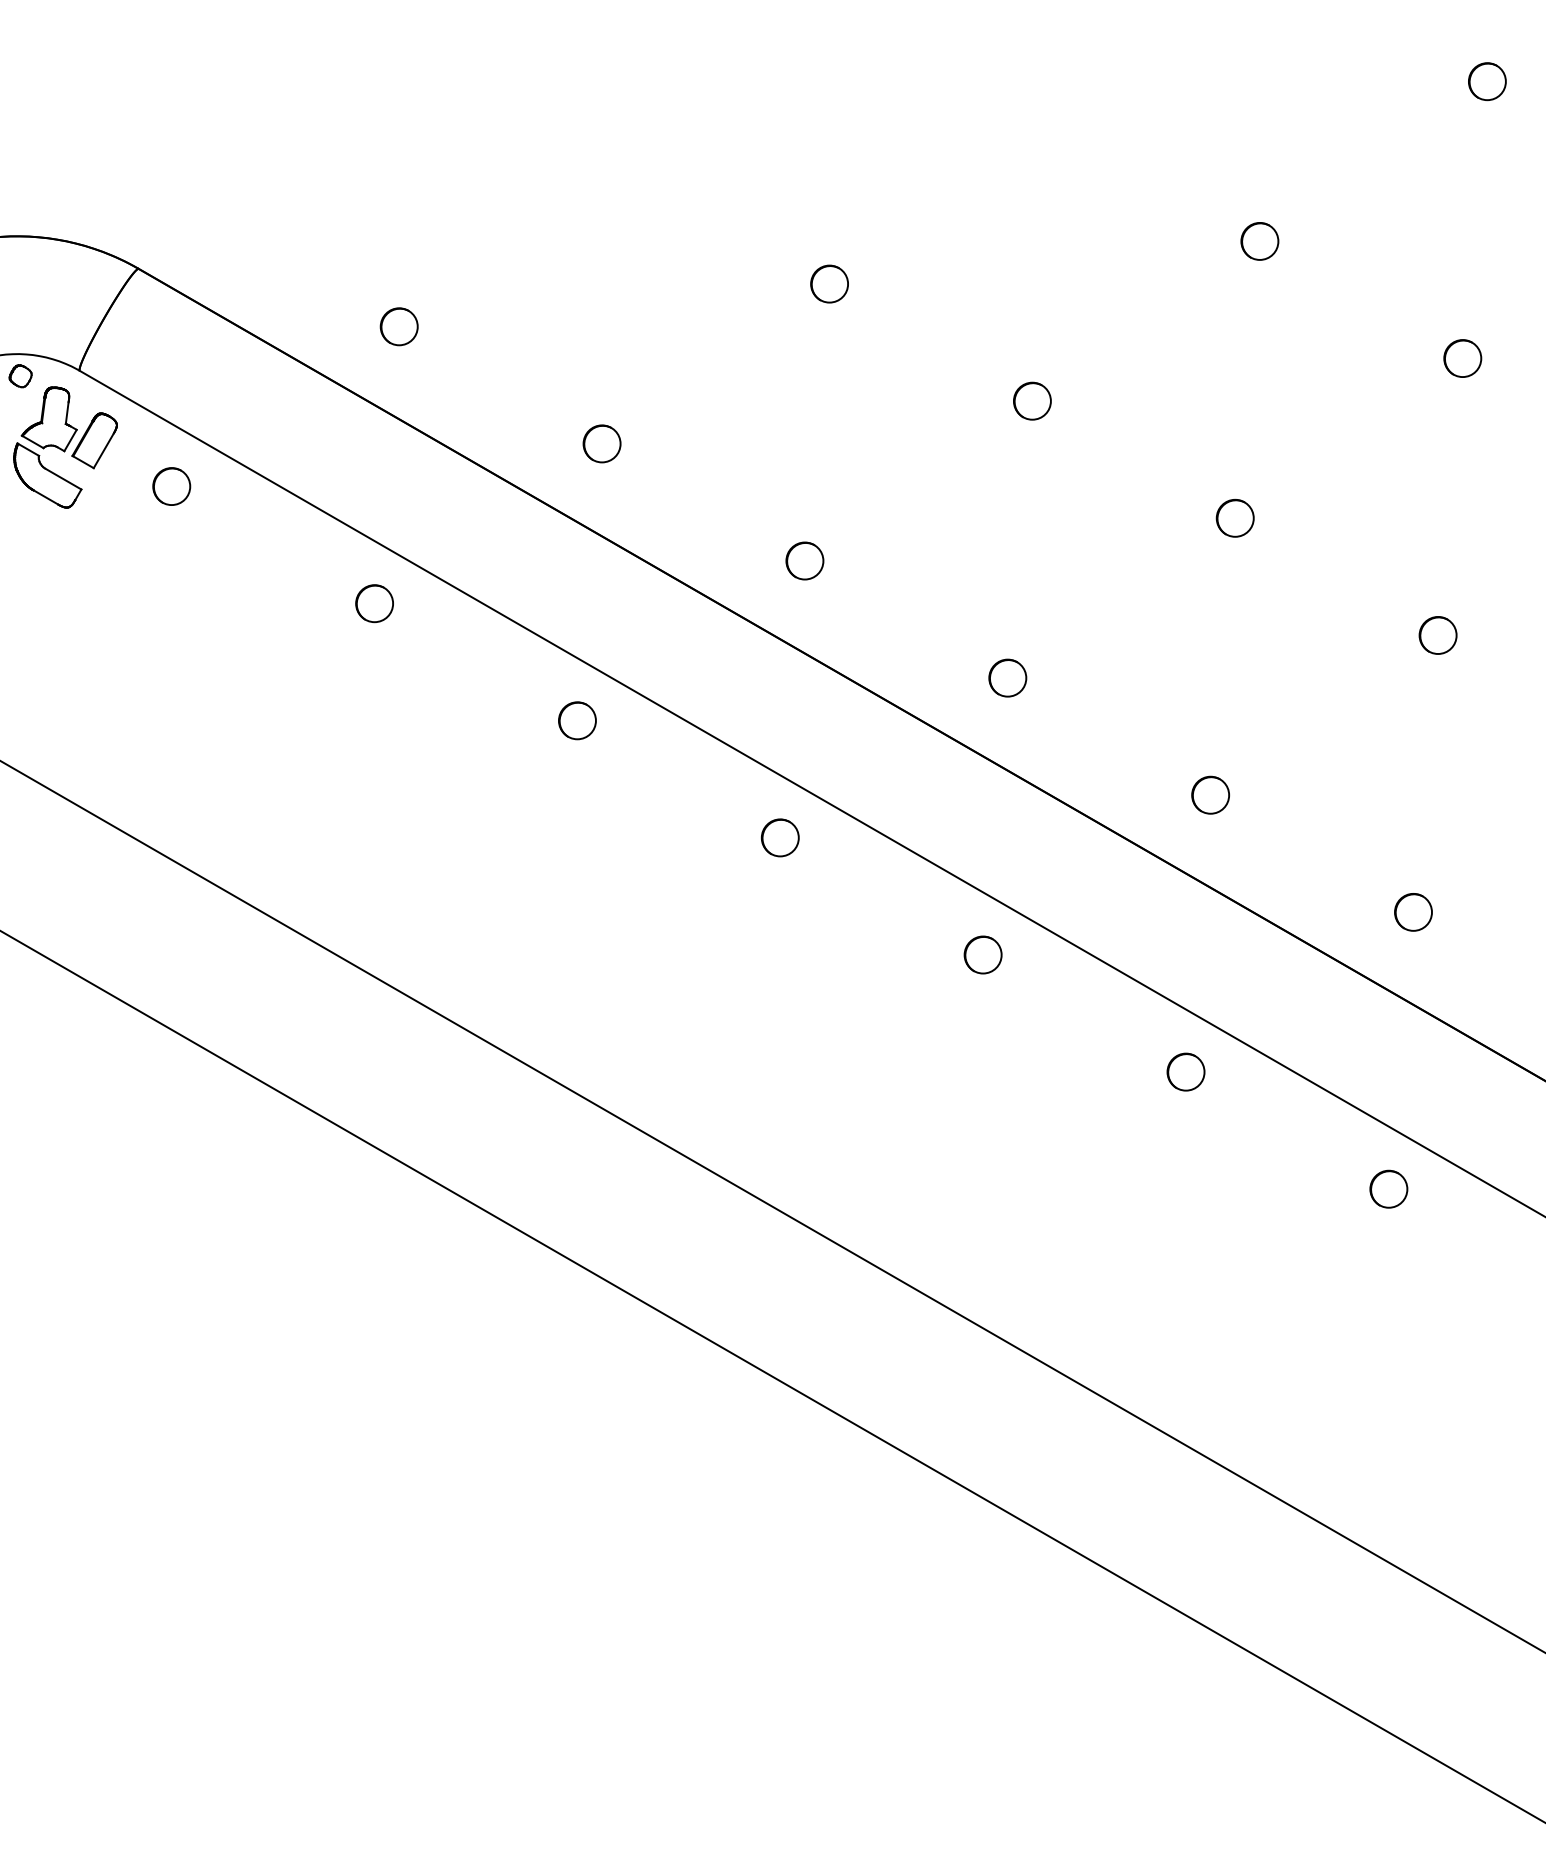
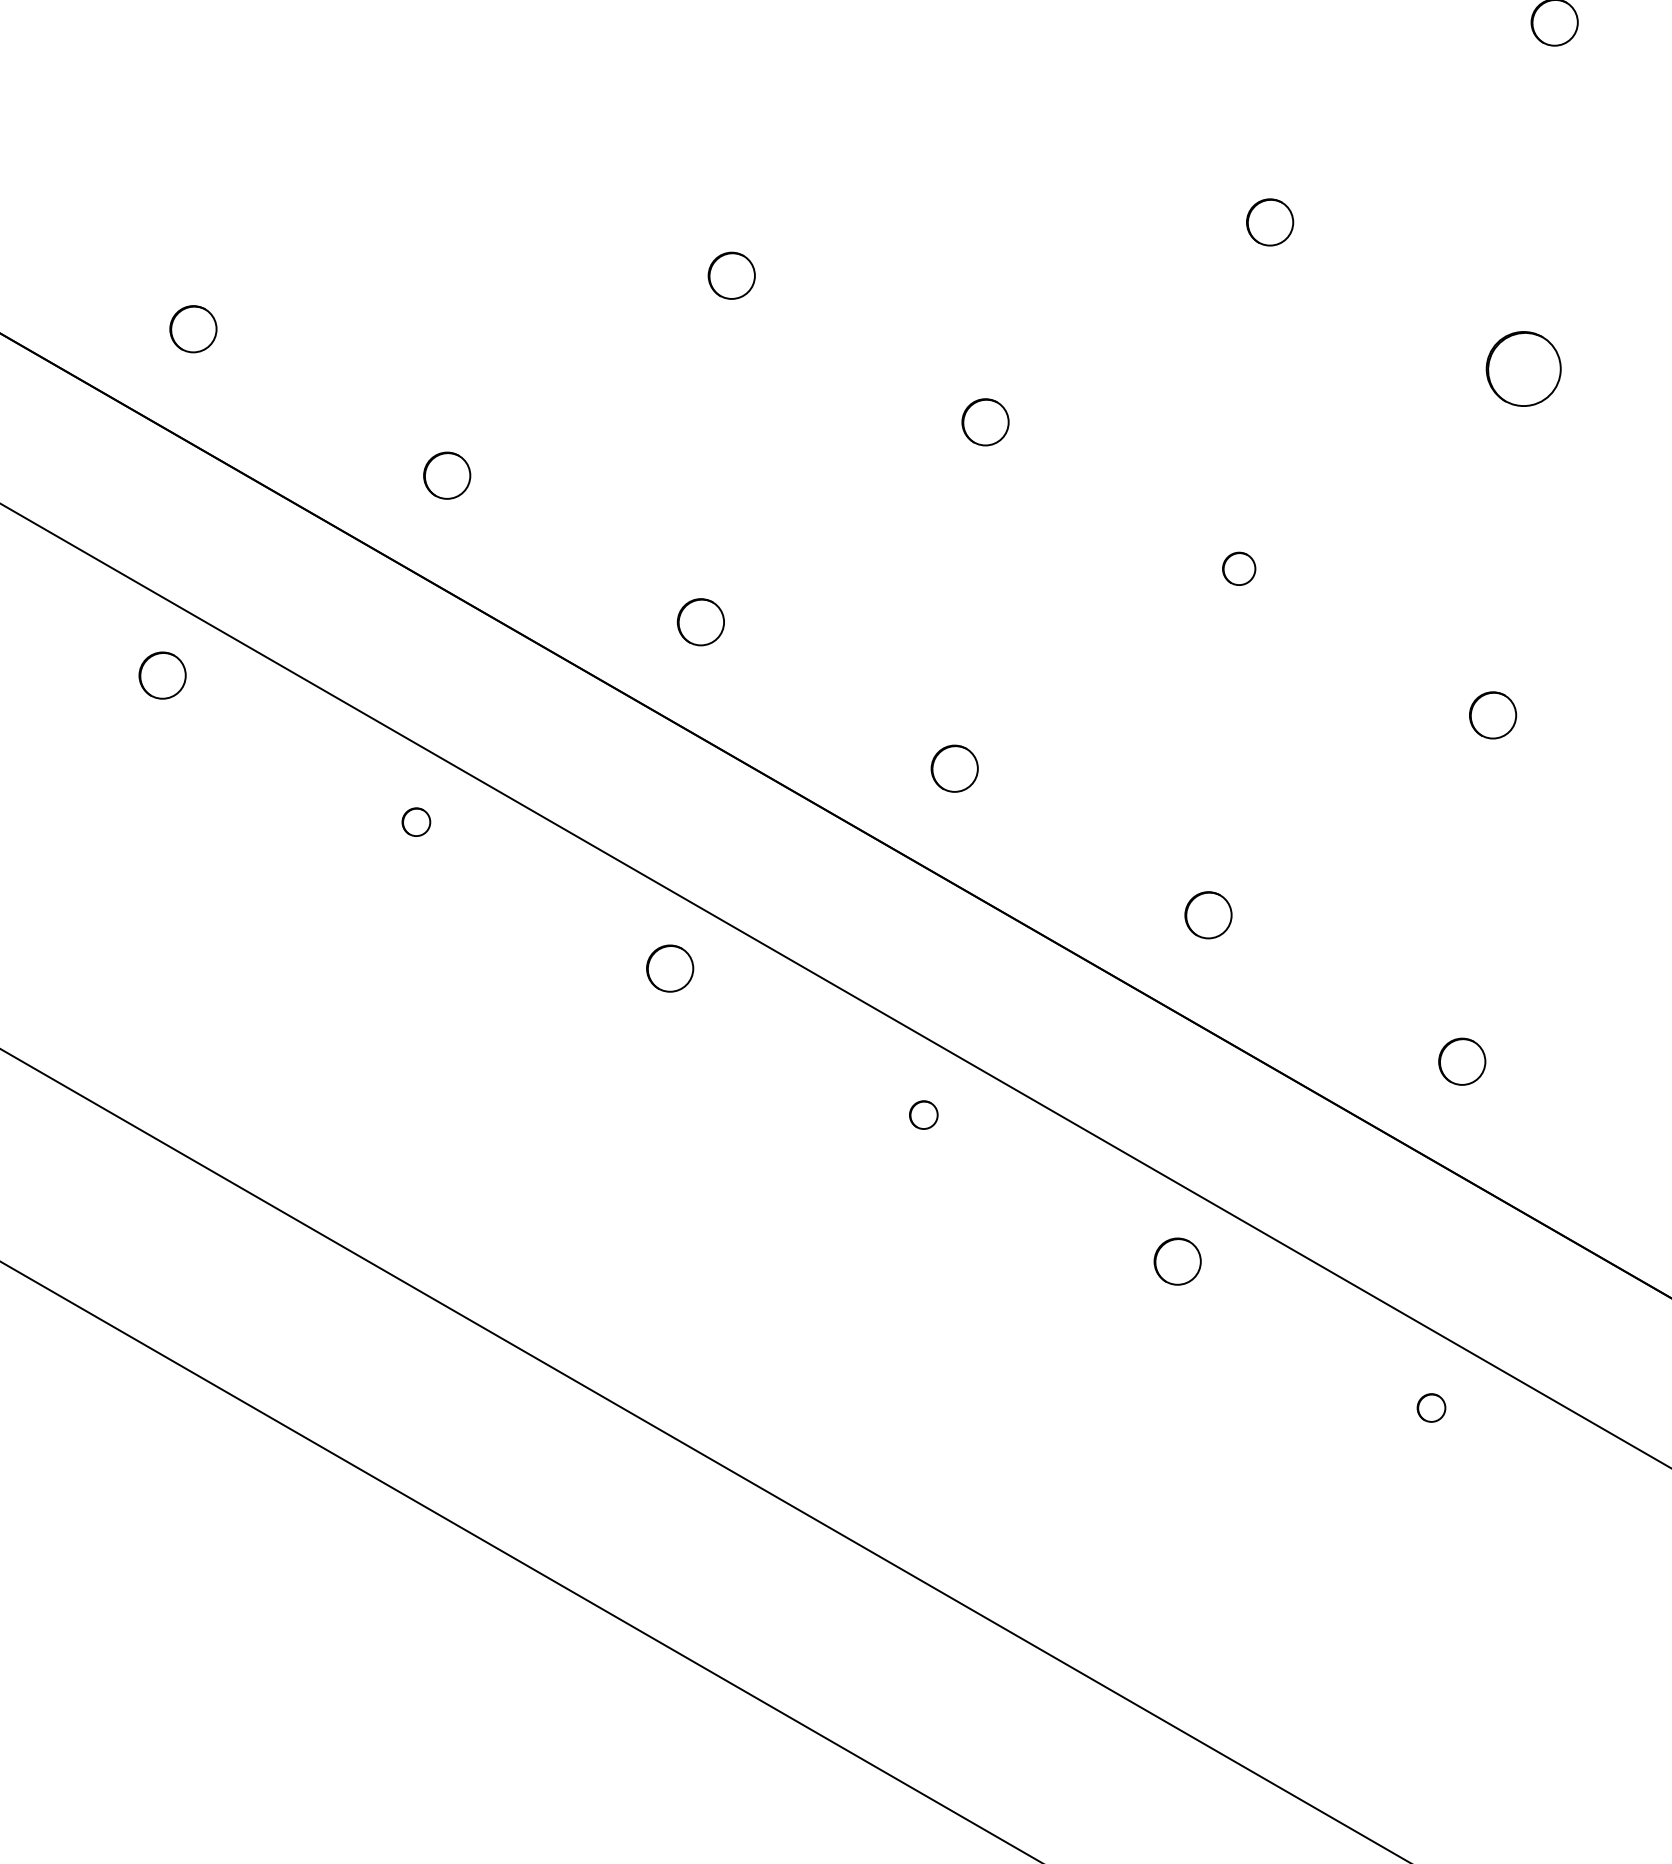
part: (1462, 358) -> (1523, 368), size x1.6
part: (1234, 518) -> (1238, 569), size x0.7
part: (577, 720) -> (416, 821), size x0.6
part: (982, 954) -> (923, 1114), size x0.6
part: (1388, 1188) -> (1430, 1407), size x0.6

